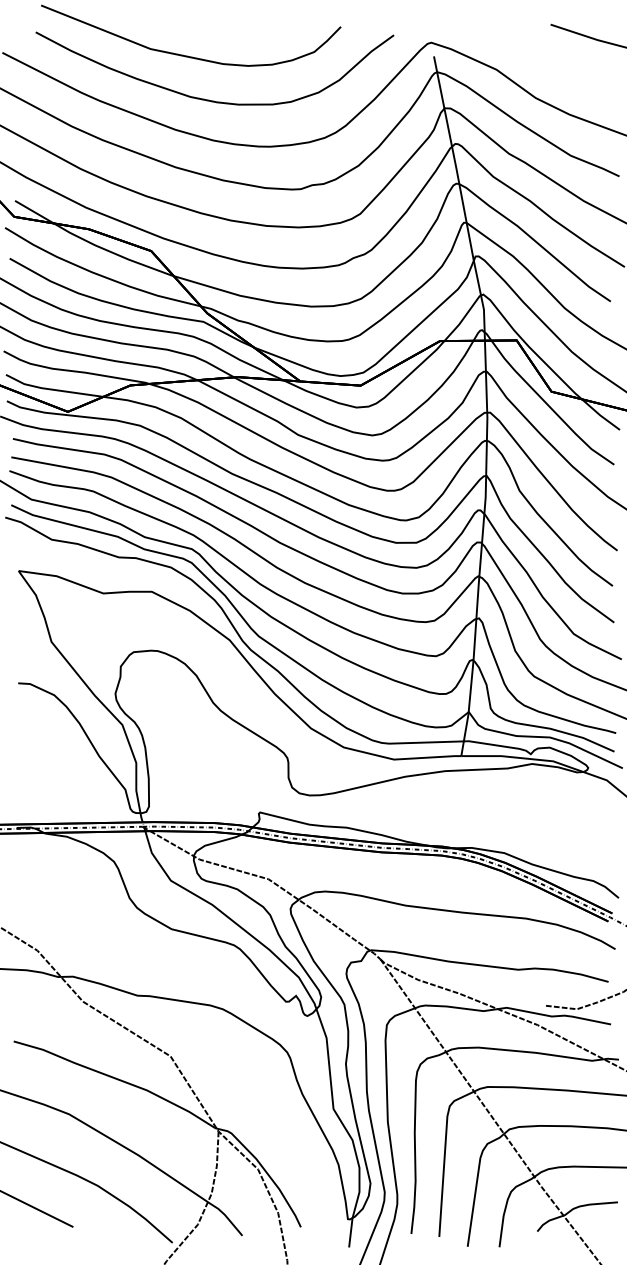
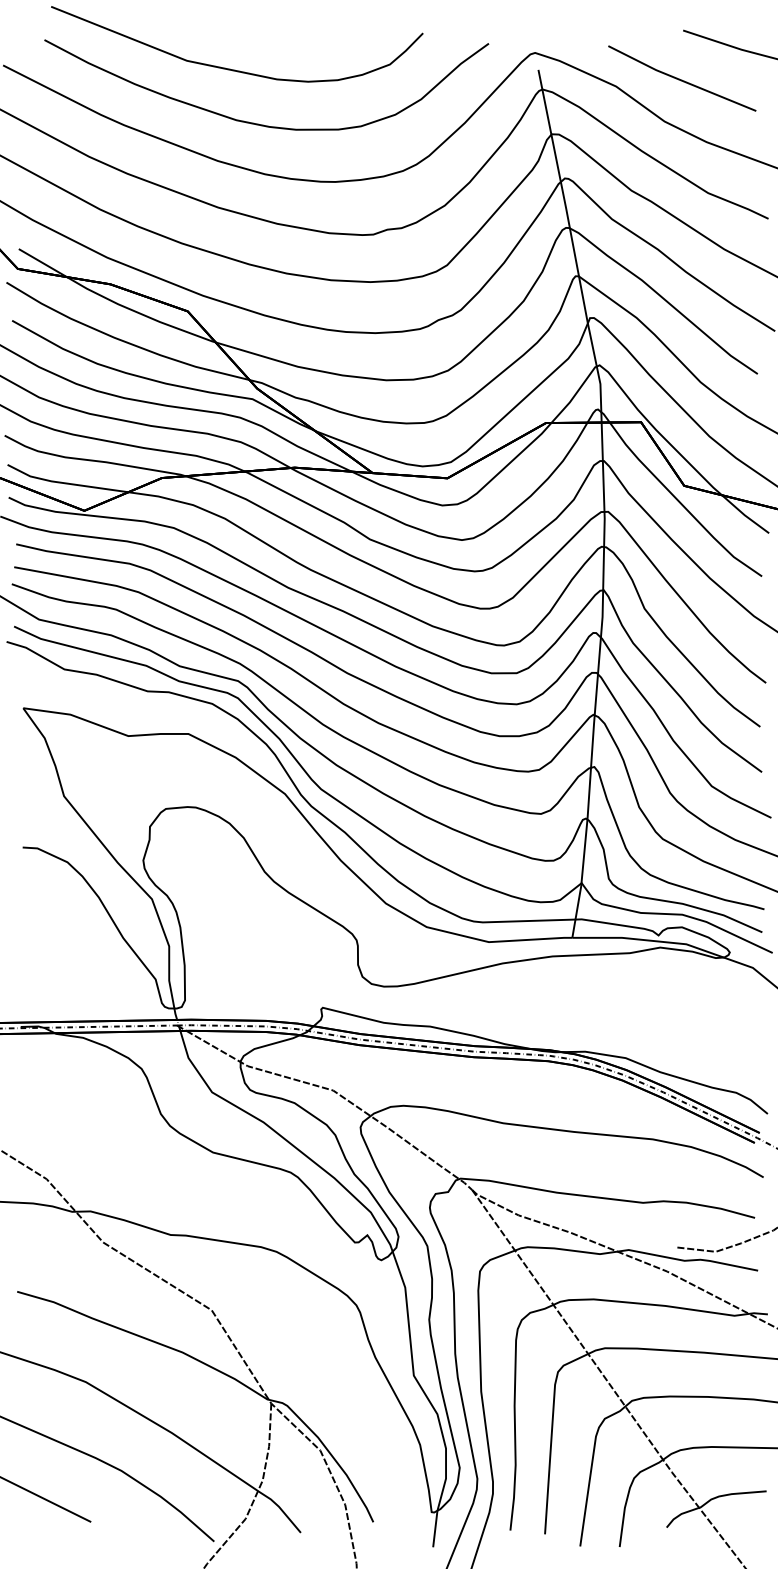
line: (550, 64) -> (682, 79), added

